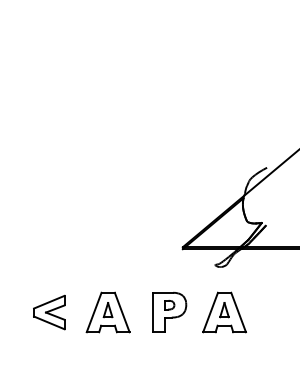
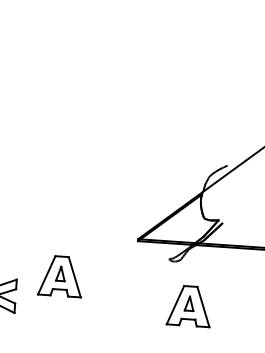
part: (169, 311) -> (120, 302), removed
part: (107, 312) -> (60, 276), moved
part: (224, 312) -> (189, 306), moved

